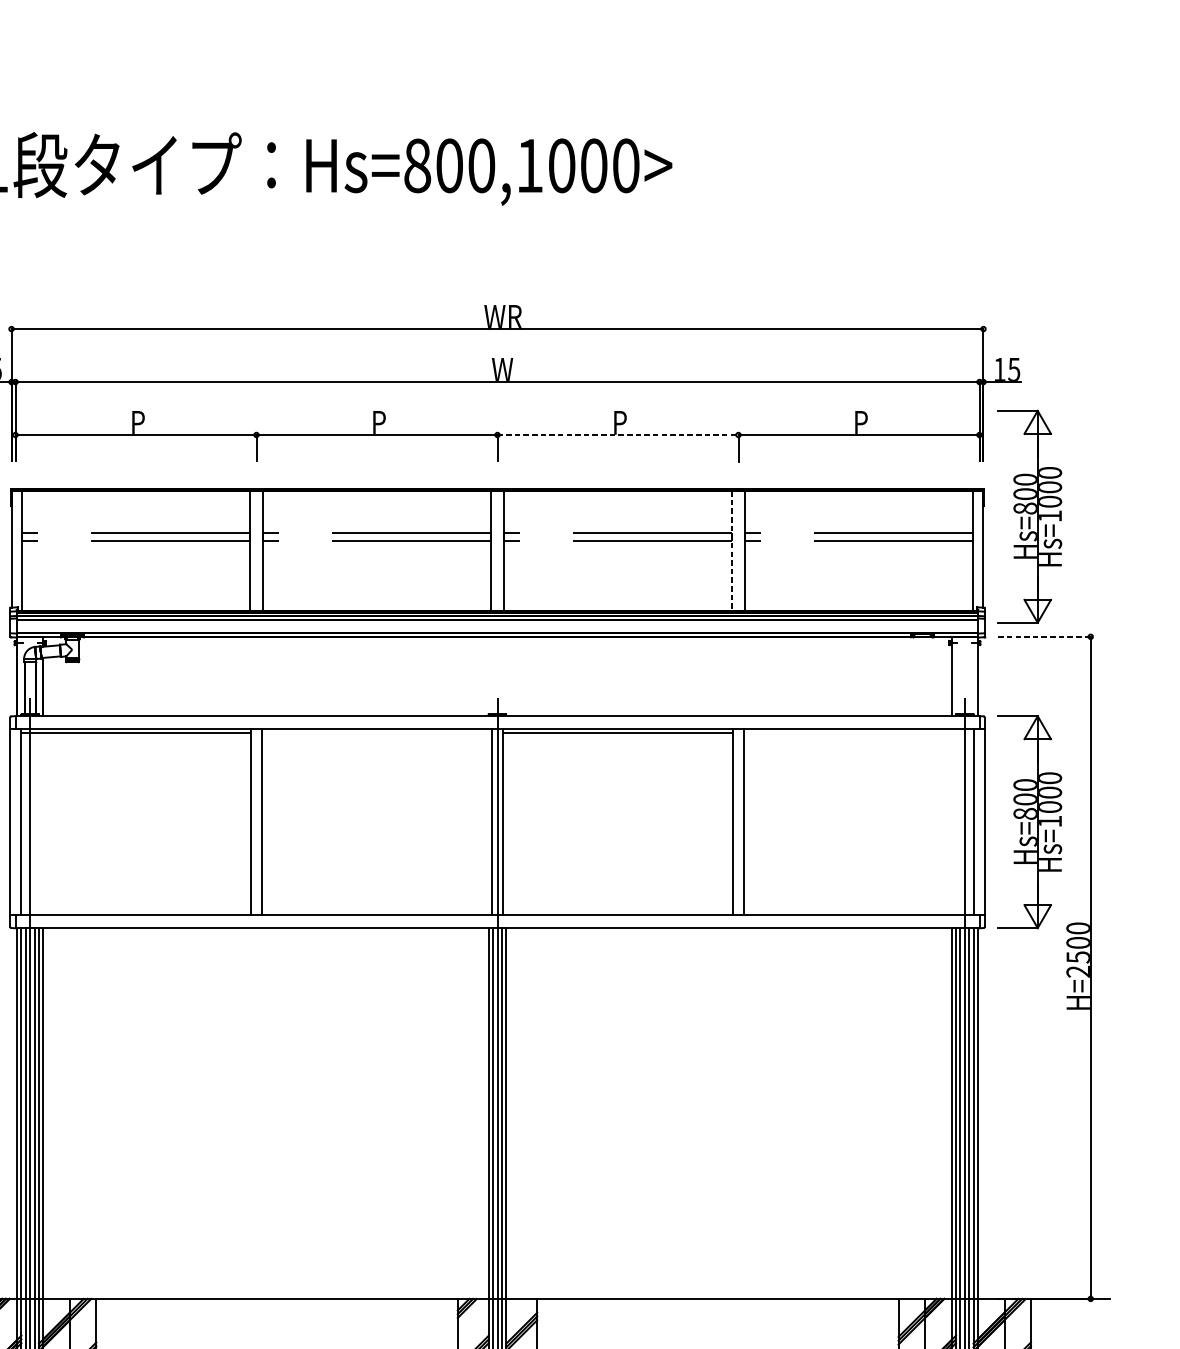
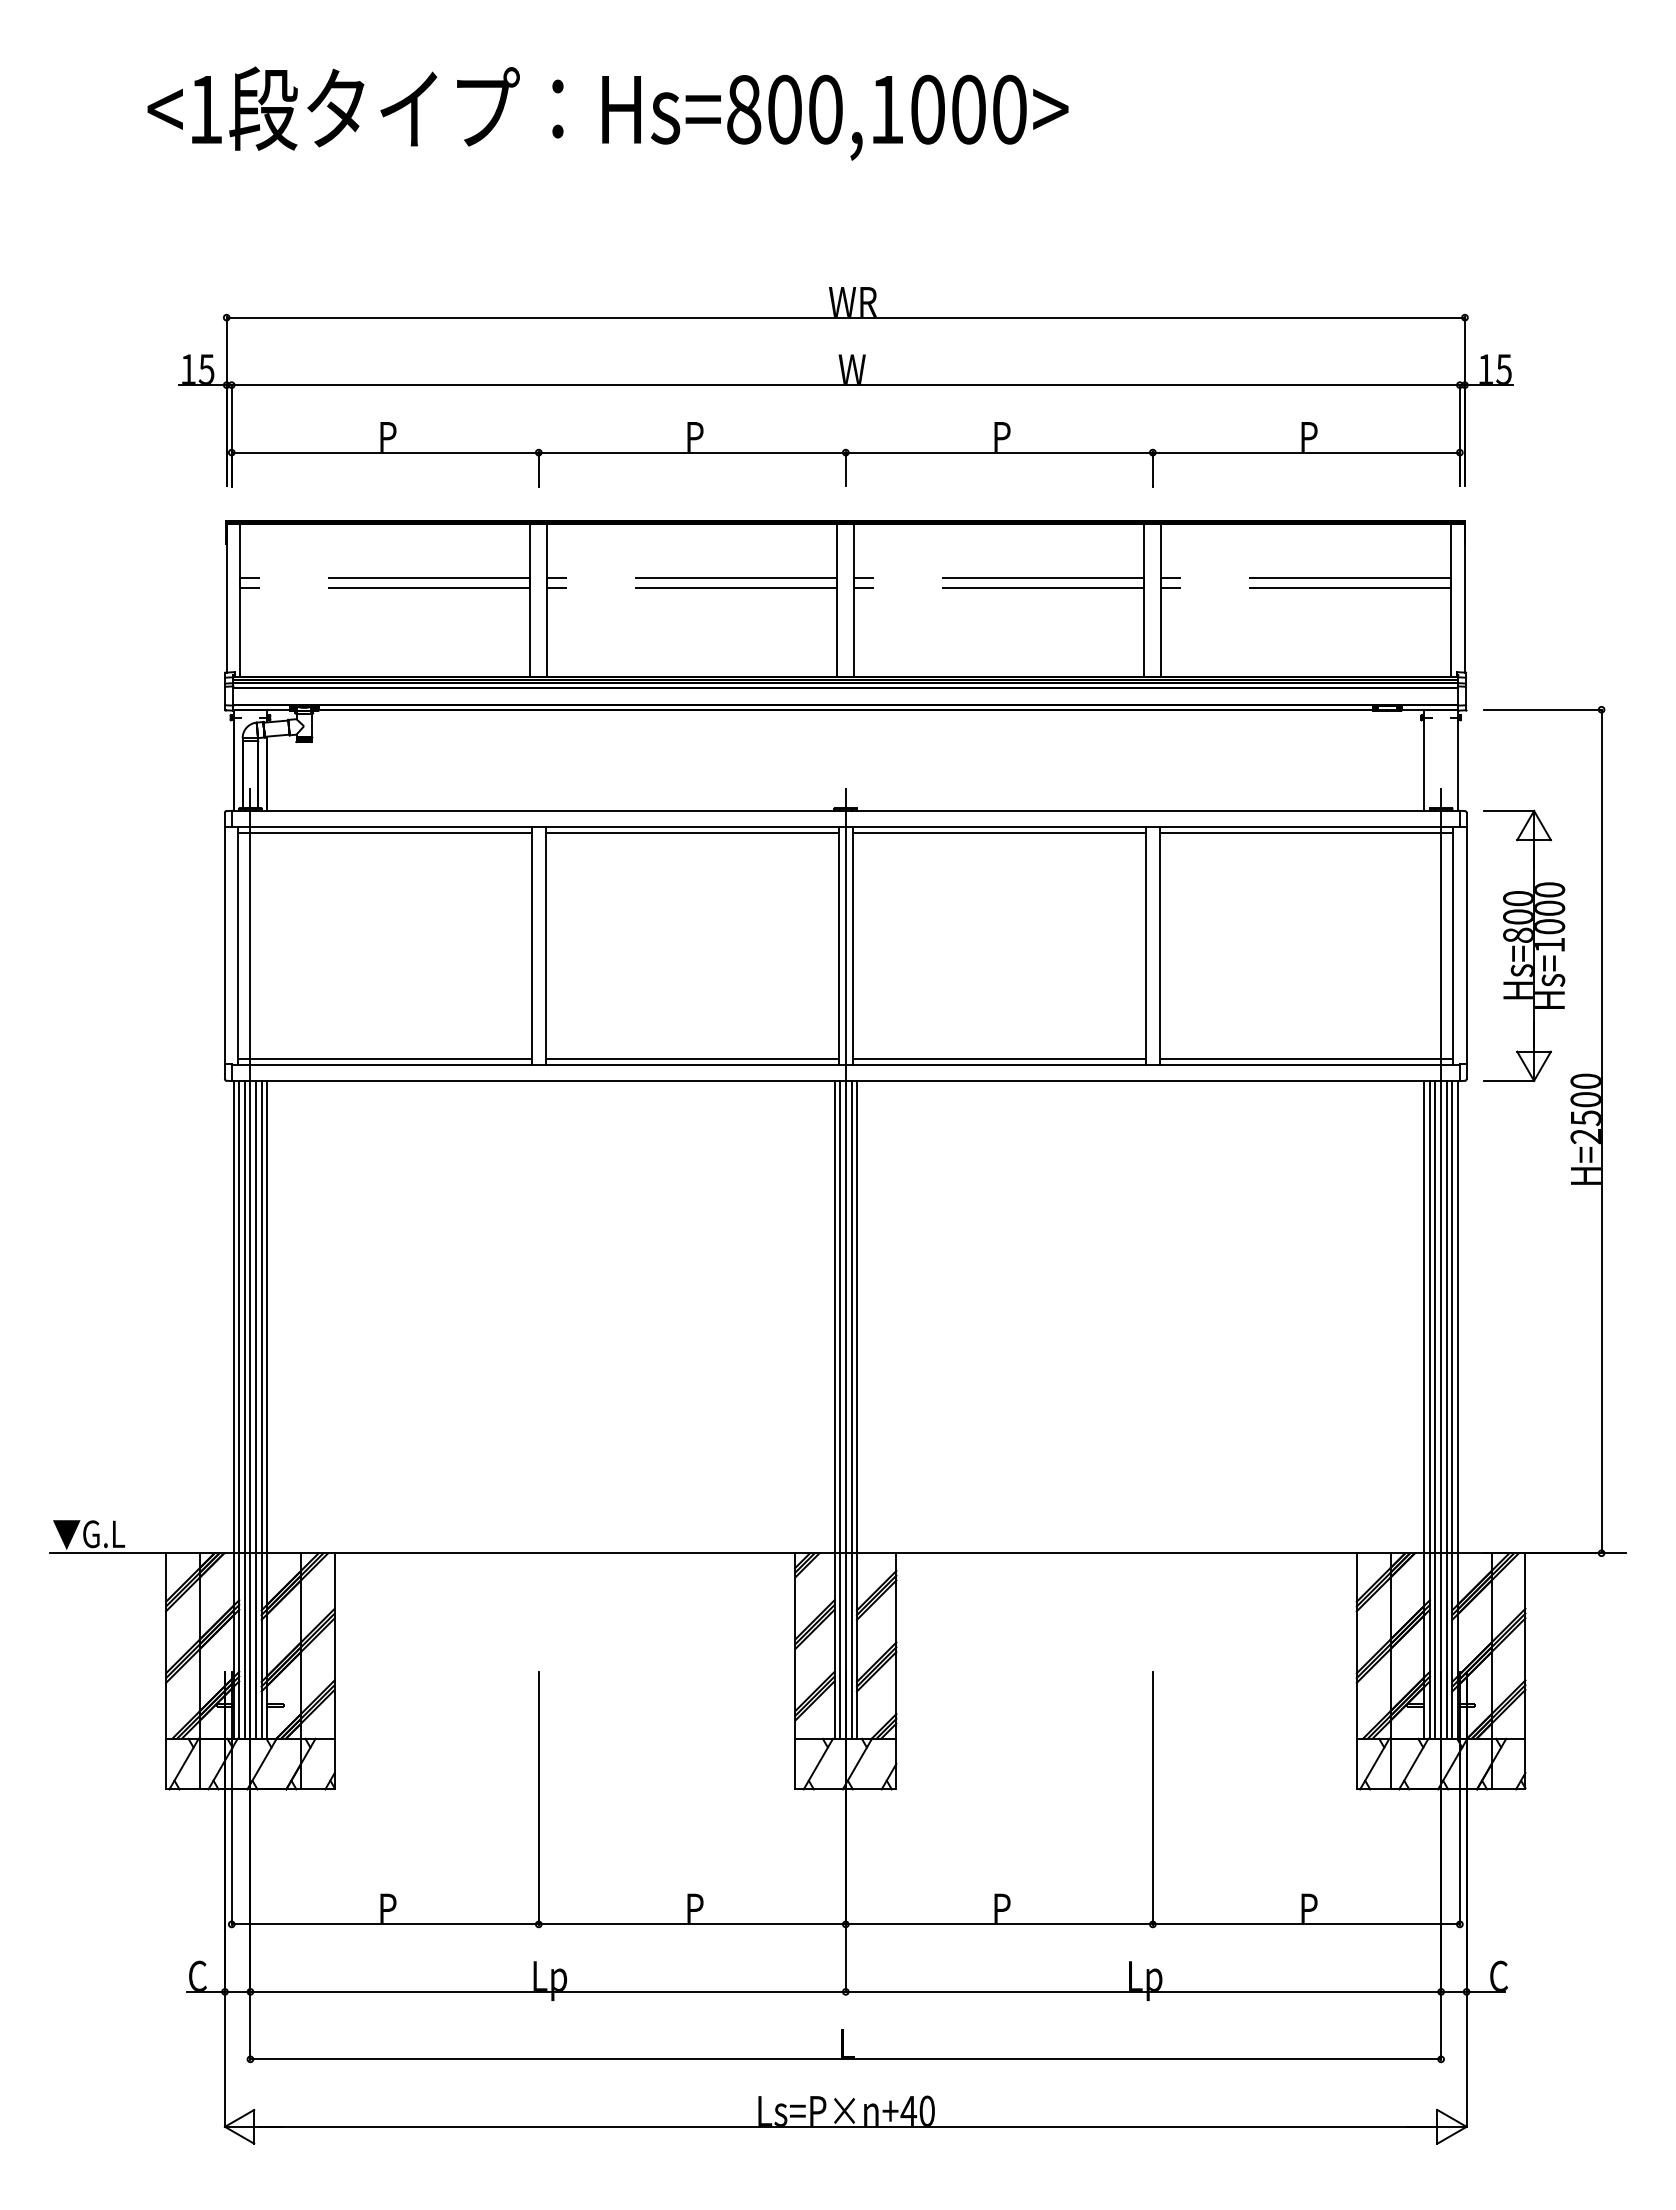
line: (618, 434) -> (999, 452), dashed -> solid
part: (1030, 516) -> (1524, 556), removed
line: (731, 551) -> (1144, 600), dashed -> solid
line: (1045, 636) -> (1543, 709), dashed -> solid
line: (377, 733) -> (692, 832), added
line: (859, 733) -> (1306, 832), added
line: (136, 911) -> (385, 1059), added
line: (377, 911) -> (692, 1059), added
line: (618, 911) -> (999, 1059), added
line: (859, 911) -> (1306, 1059), added

